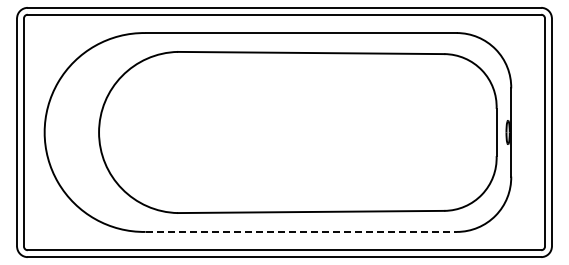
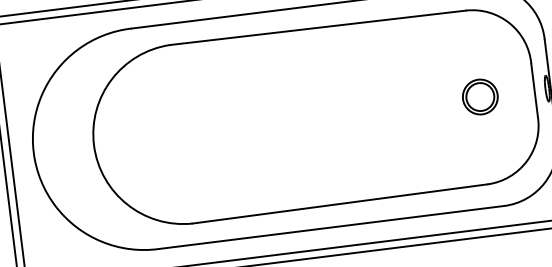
part: (447, 132) -> (480, 97), added
line: (301, 231) -> (332, 226), dashed -> solid

